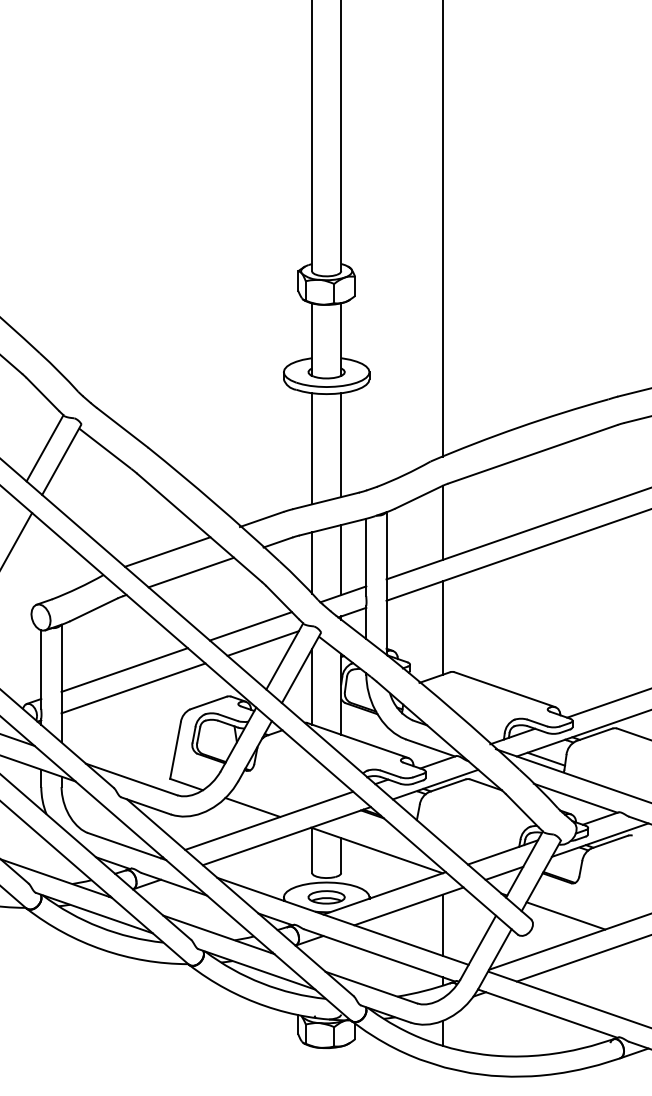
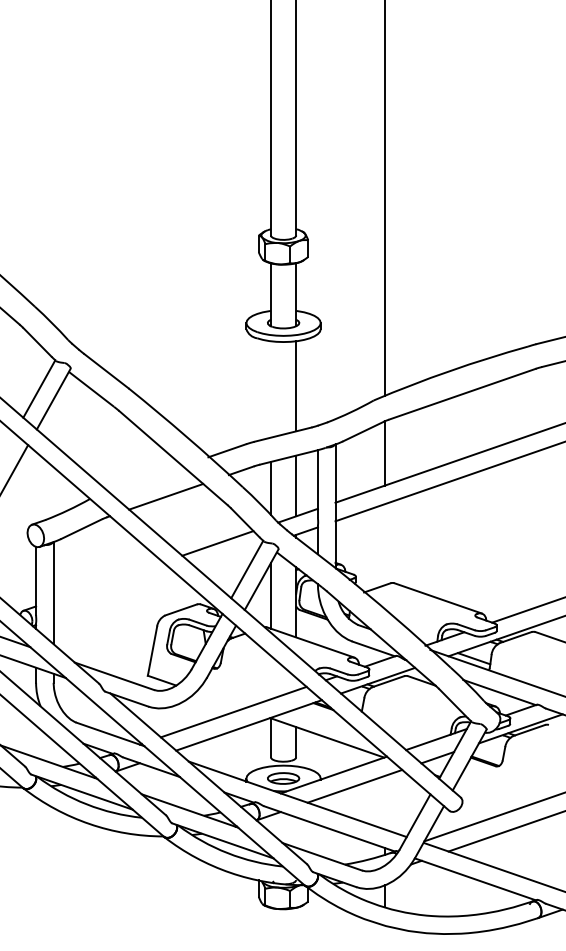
line: (312, 448) -> (271, 389), removed
line: (167, 551) -> (145, 478), removed
line: (443, 627) -> (384, 544), removed
line: (262, 643) -> (227, 558), removed
line: (124, 669) -> (108, 580), removed
line: (133, 688) -> (116, 597), removed
line: (252, 807) -> (219, 700), removed
line: (565, 915) -> (490, 794), removed
line: (443, 925) -> (384, 802), removed

